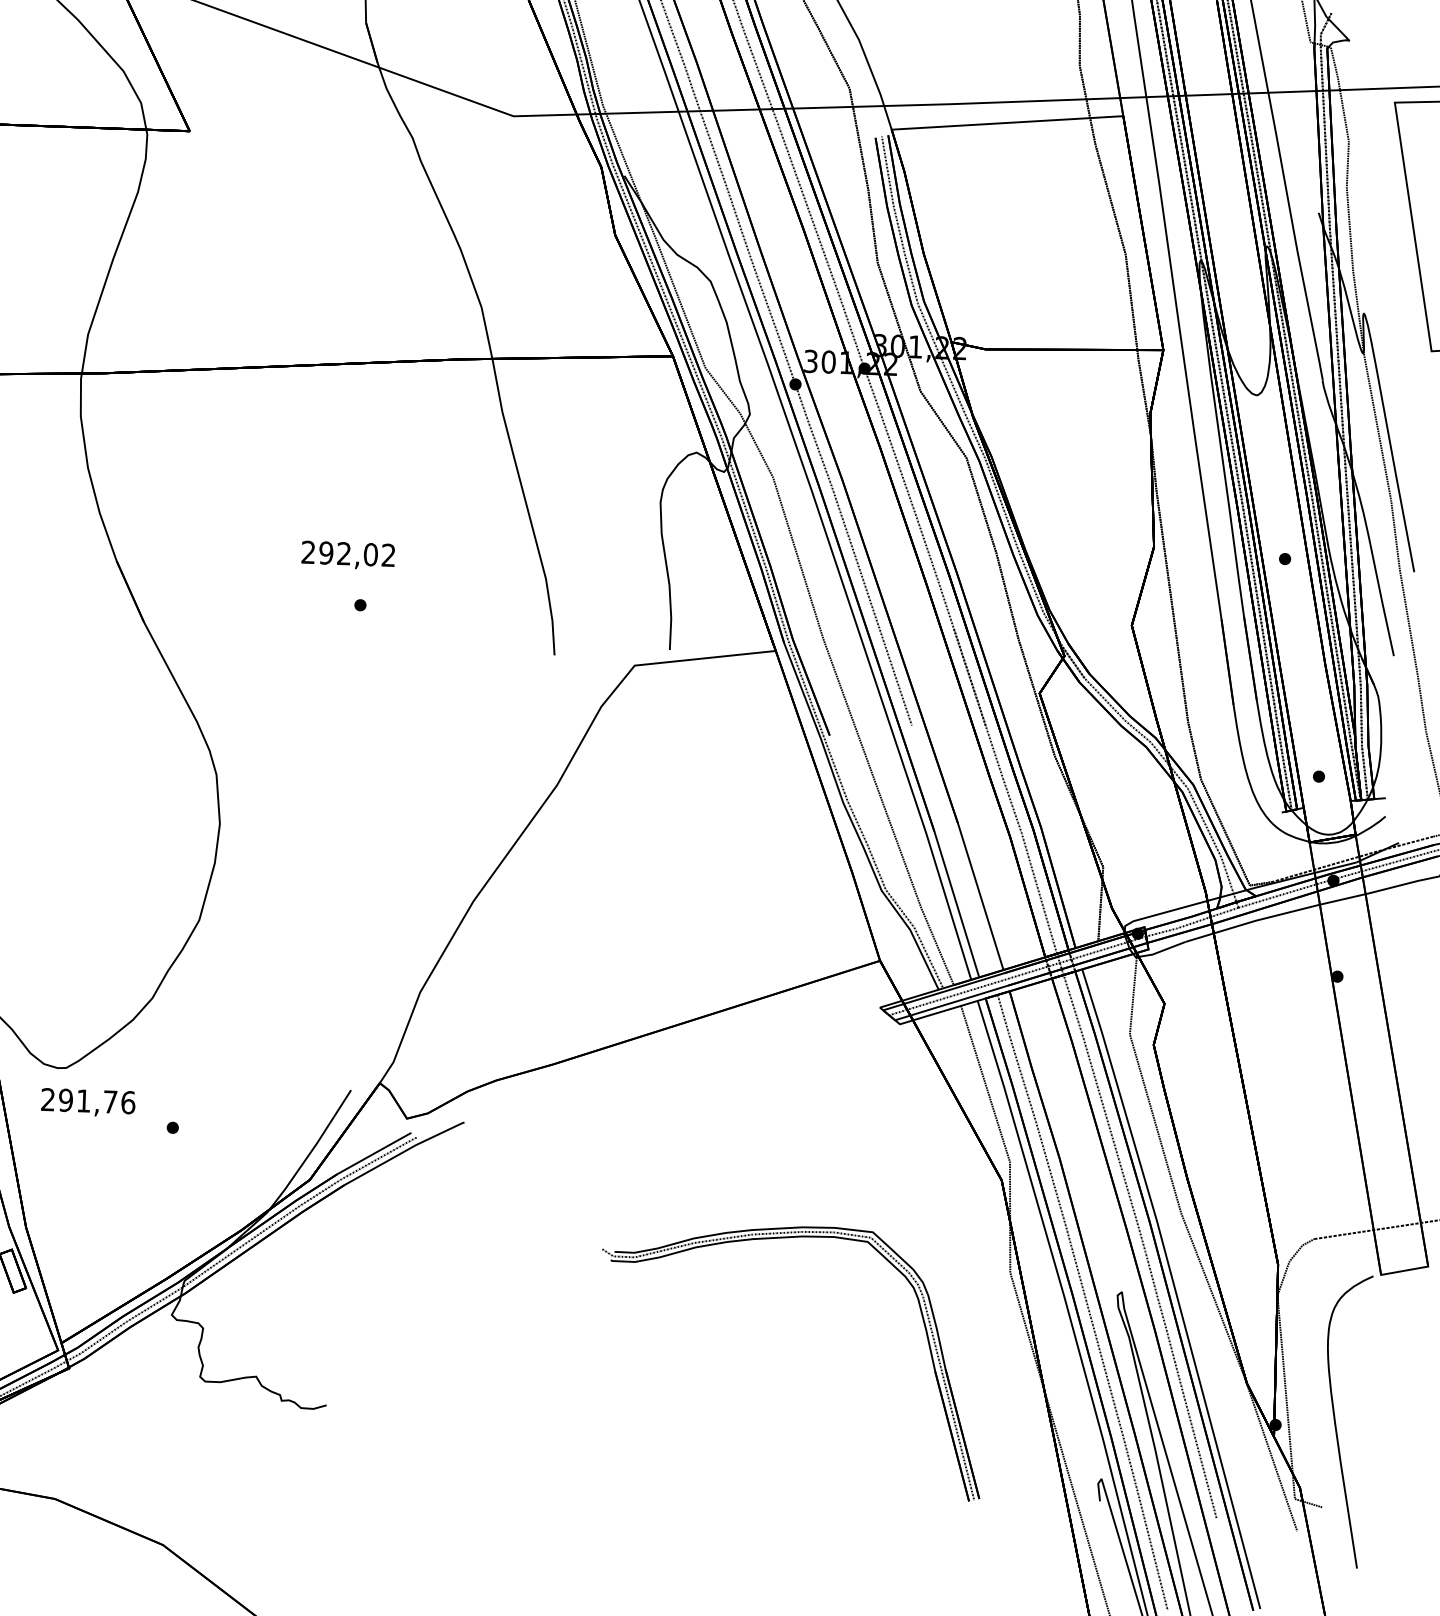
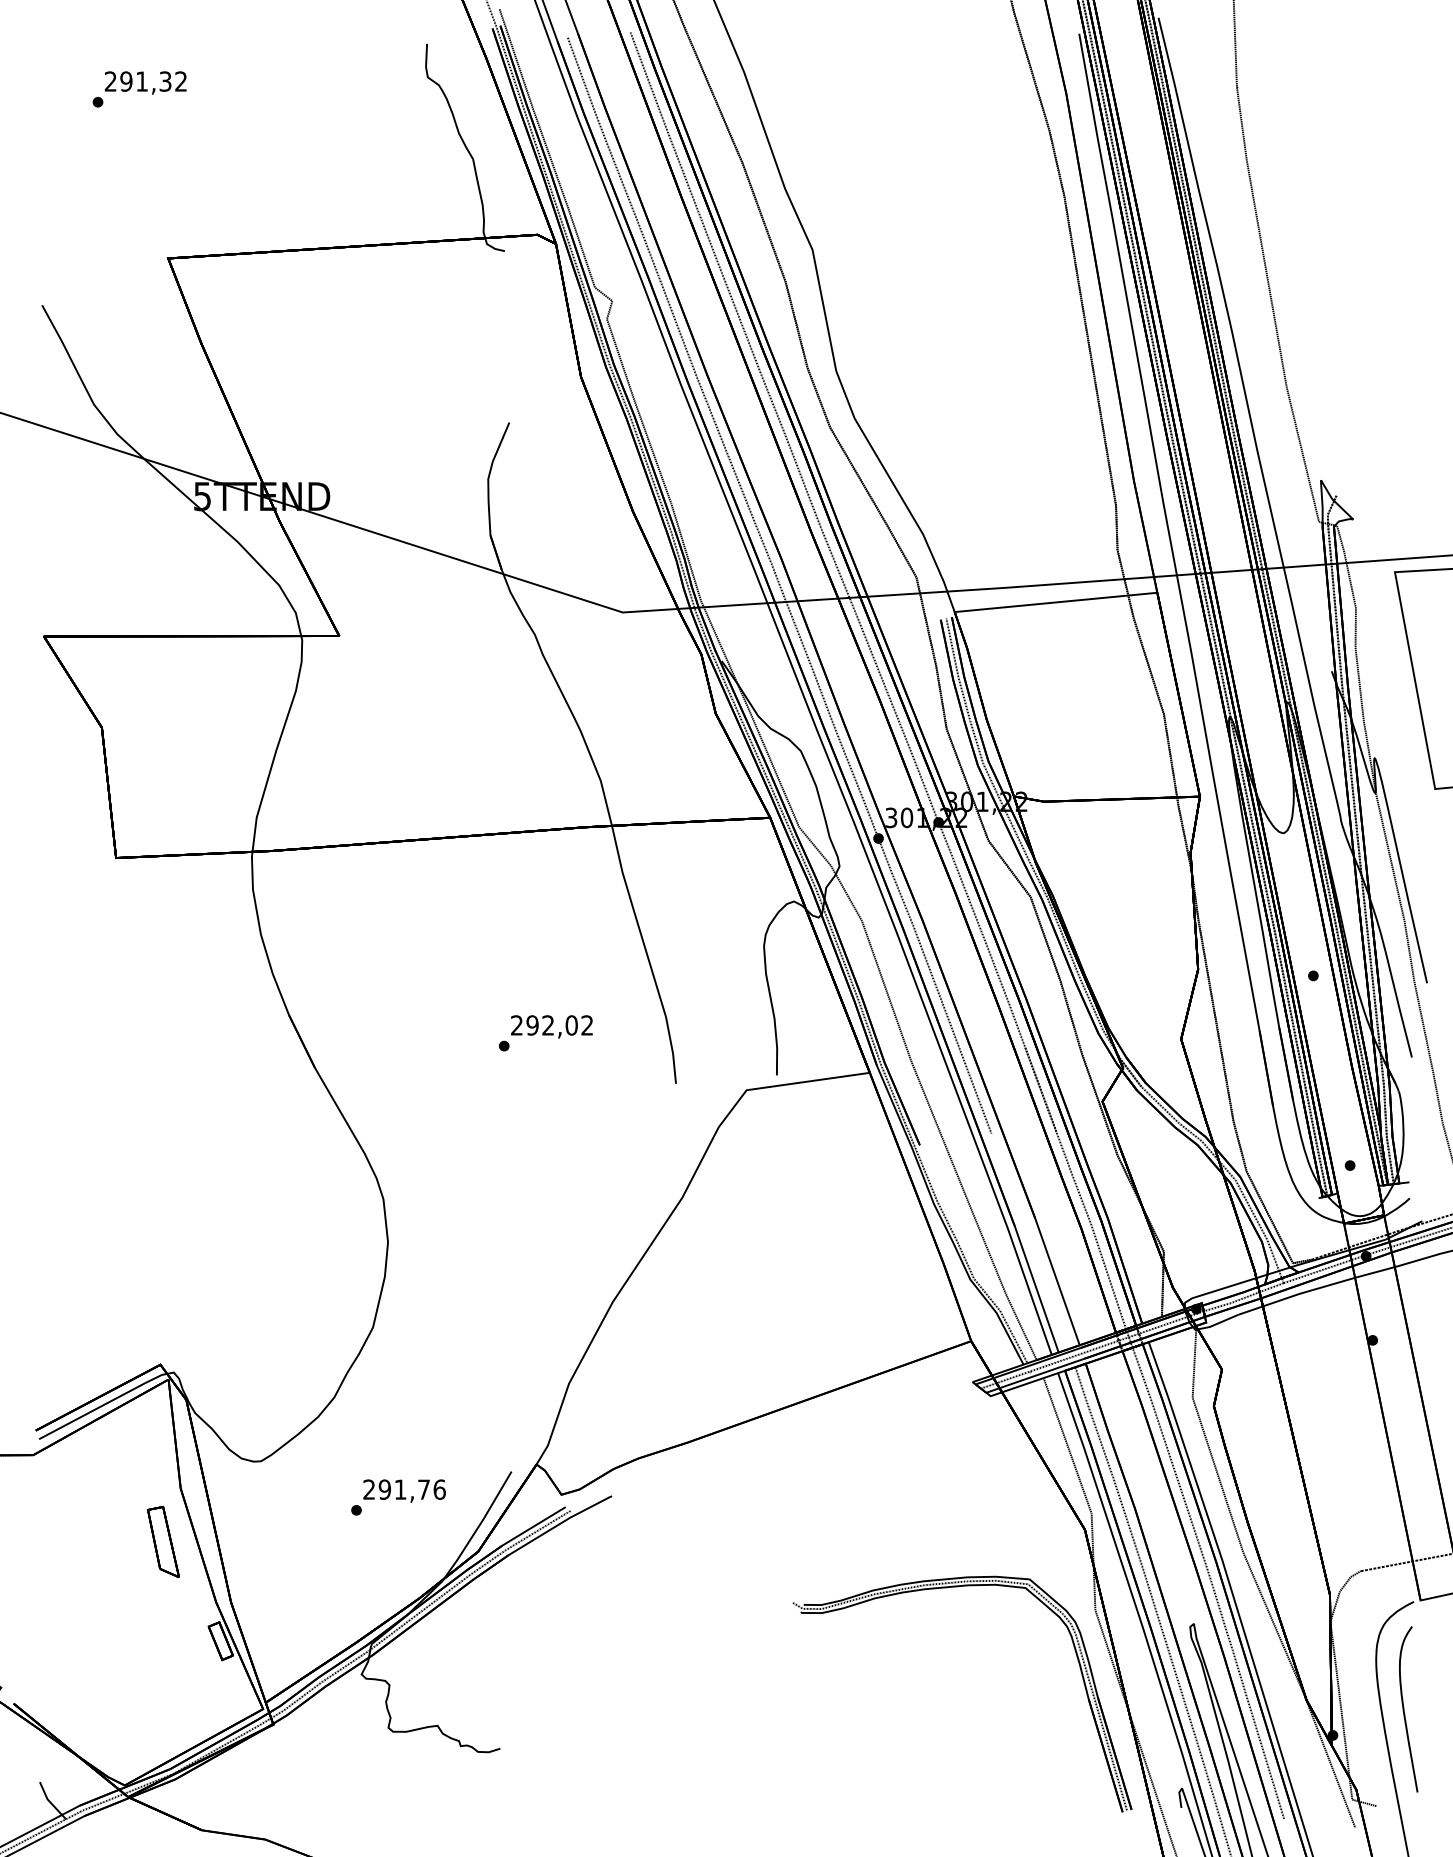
text: (347, 555) -> (551, 1026), moved
text: (88, 1102) -> (404, 1490), moved
part: (778, 1239) -> (947, 1588), moved
curve: (1358, 1398) -> (1404, 1709), added

